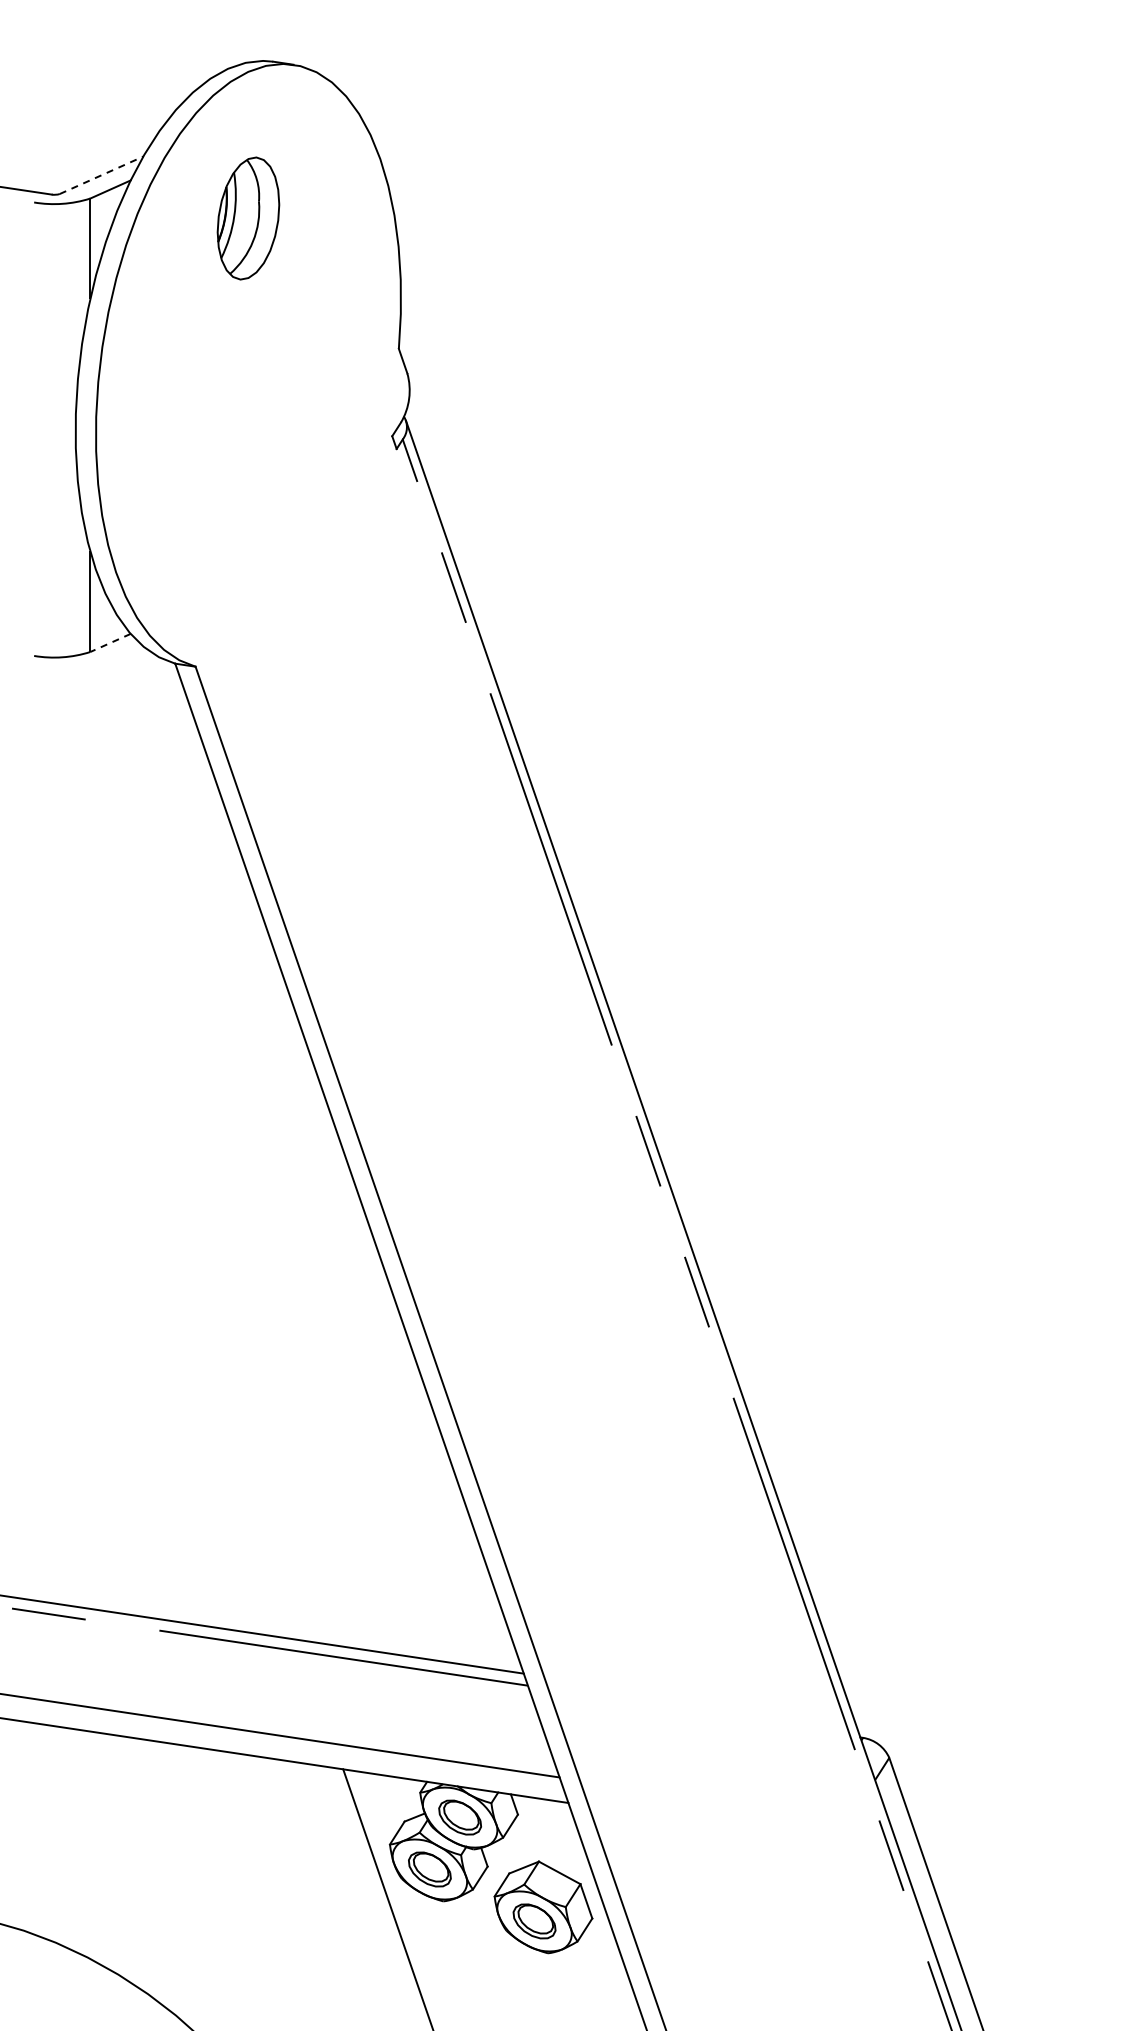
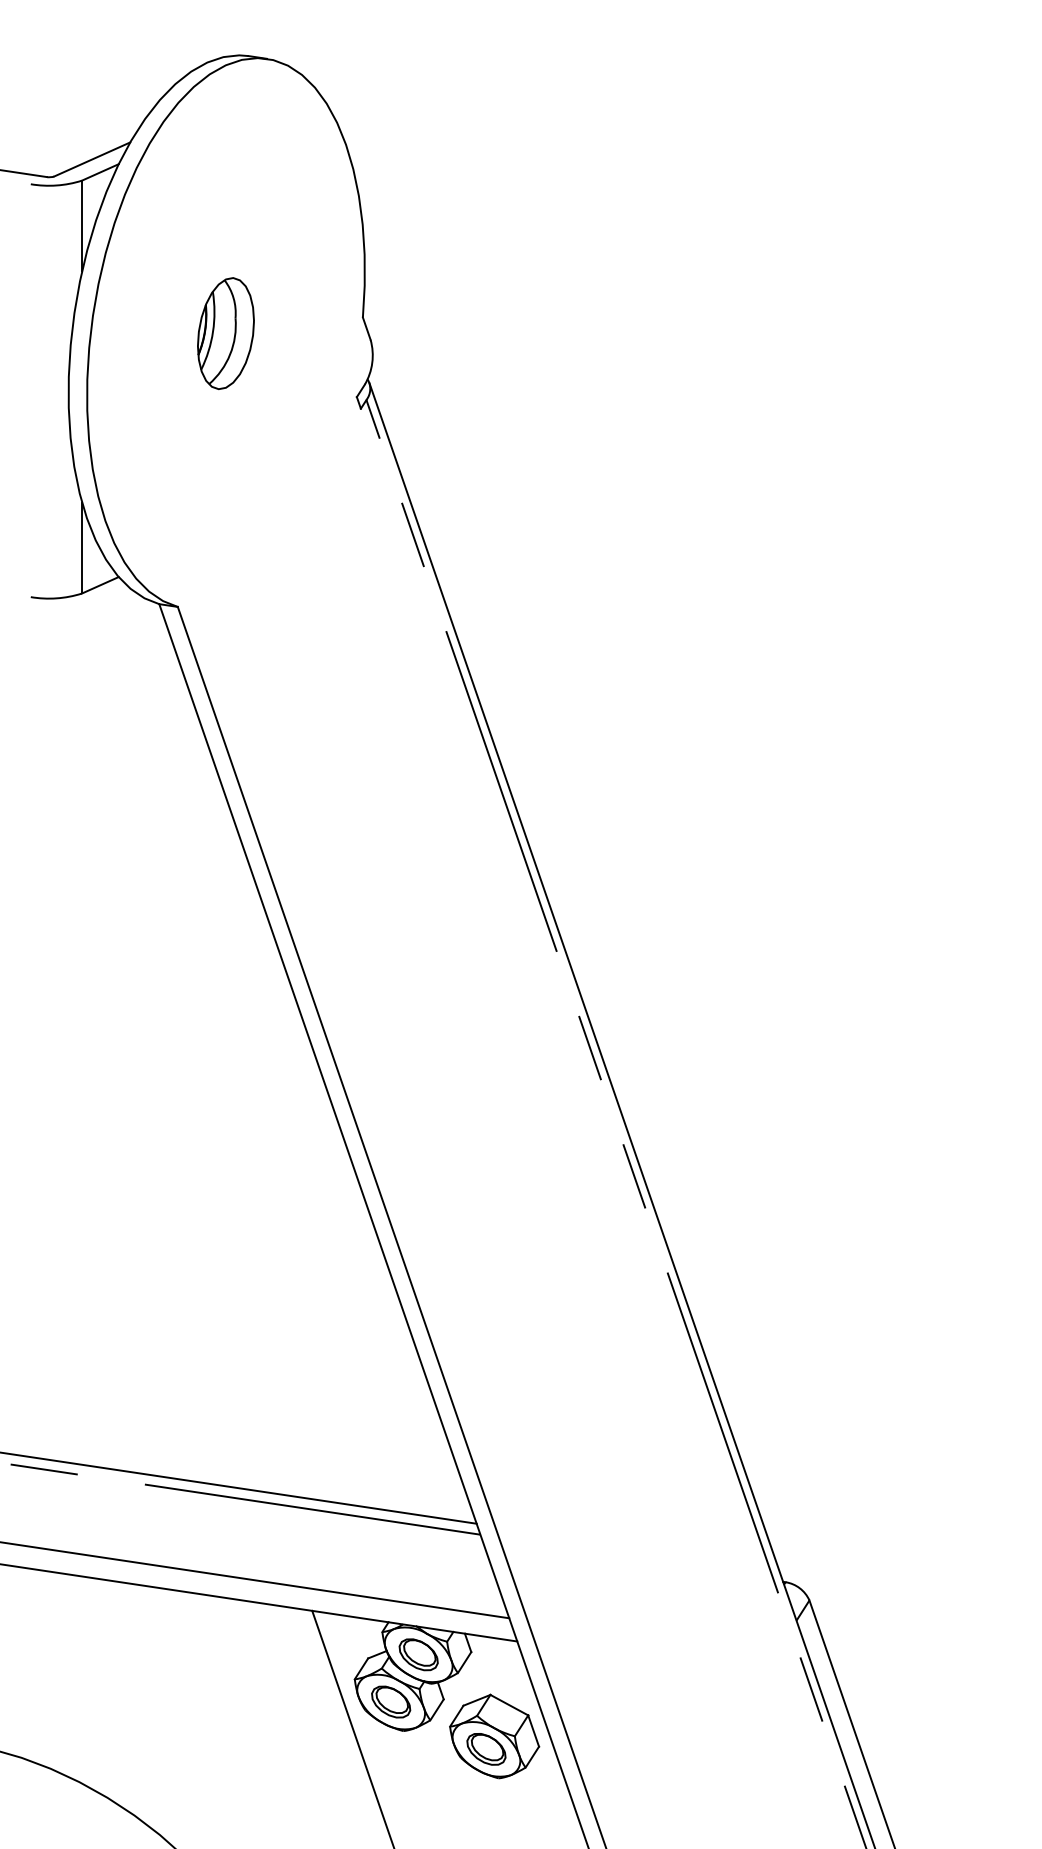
line: (101, 175) -> (92, 159), dashed -> solid
part: (248, 218) -> (225, 333), moved
line: (110, 643) -> (100, 585), dashed -> solid

